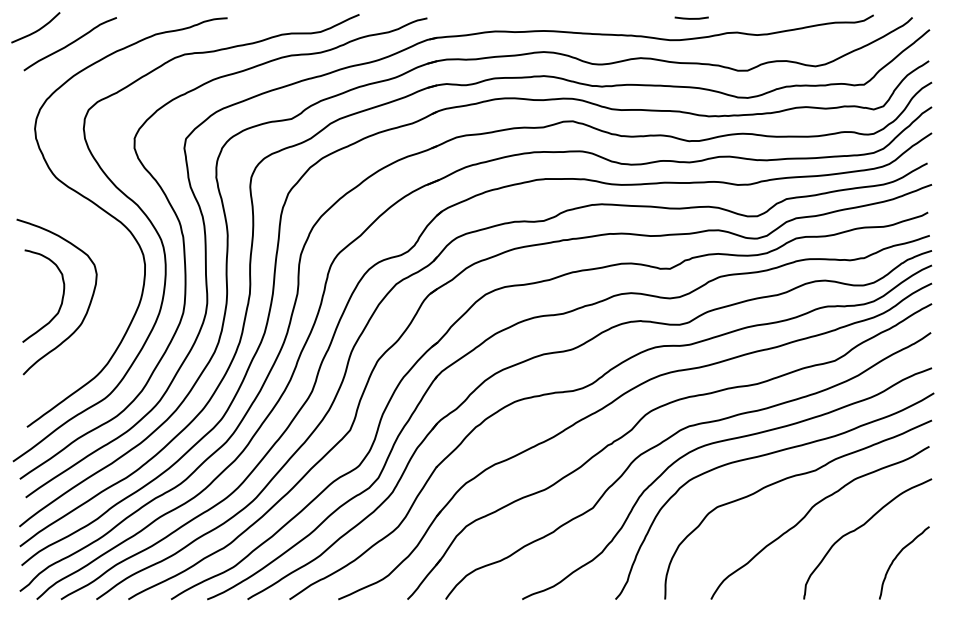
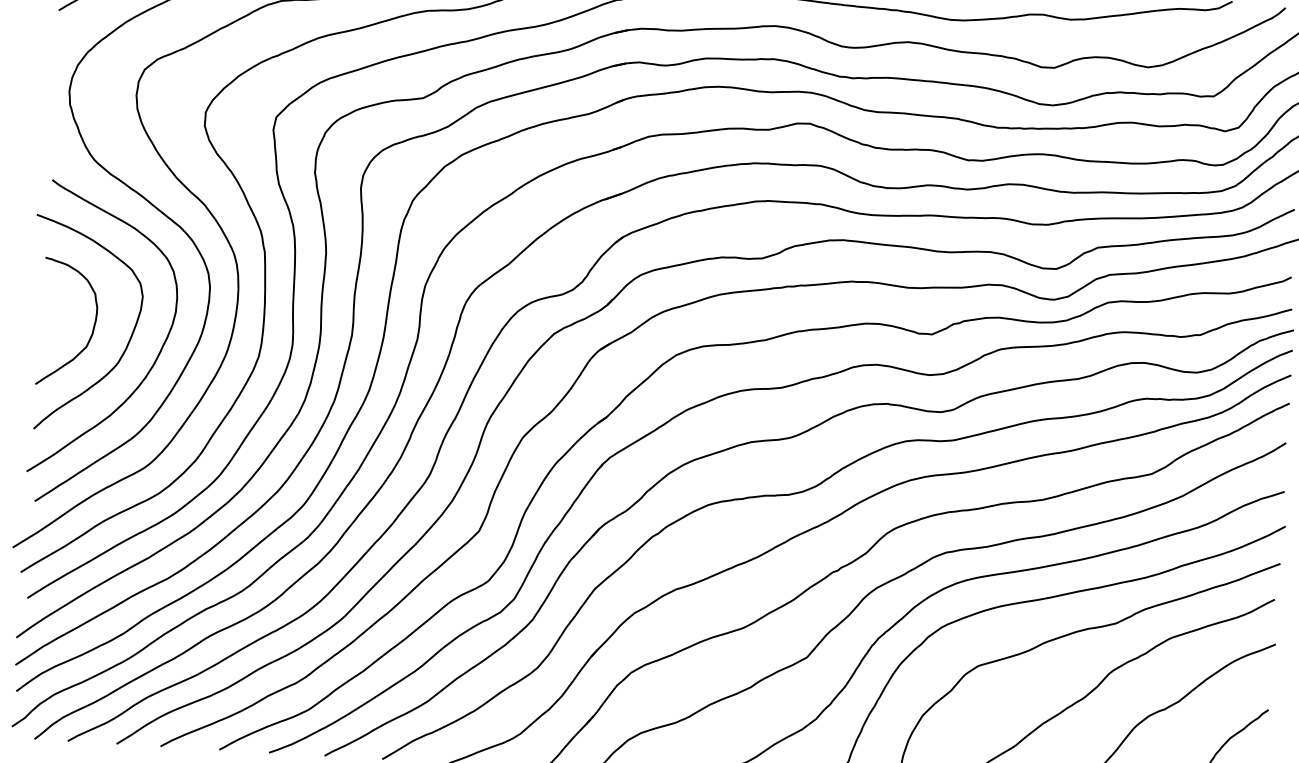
curve: (110, 313) -> (158, 351), added

